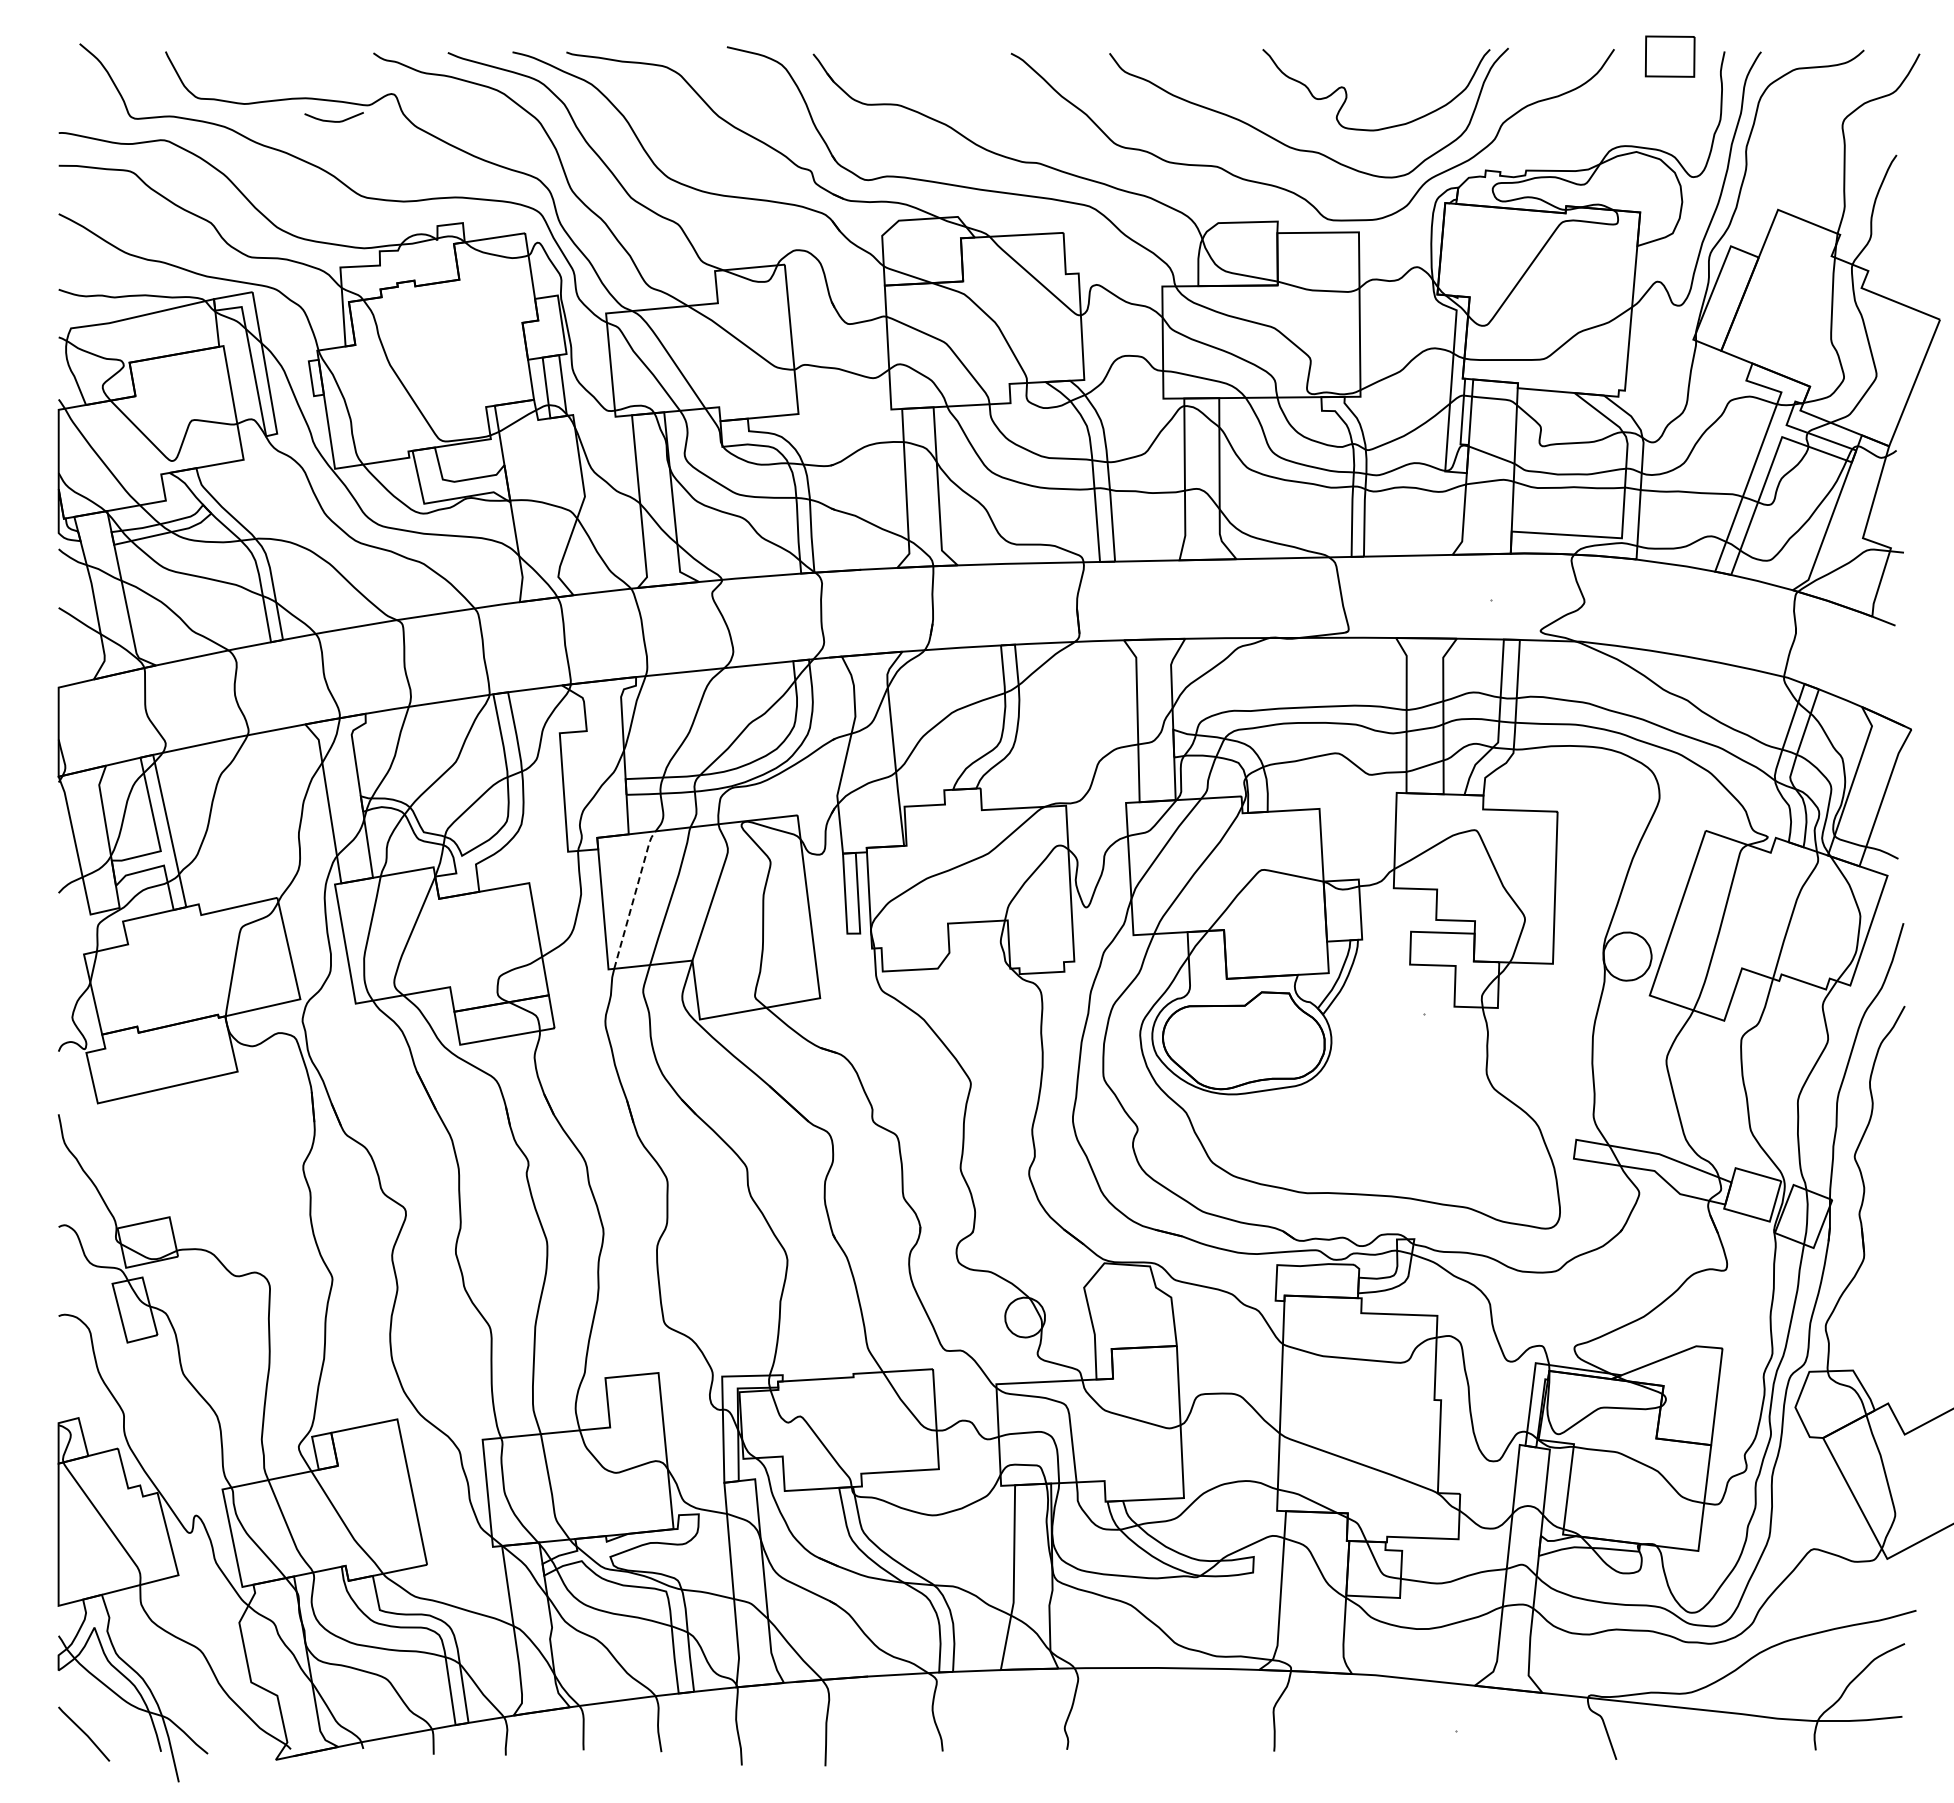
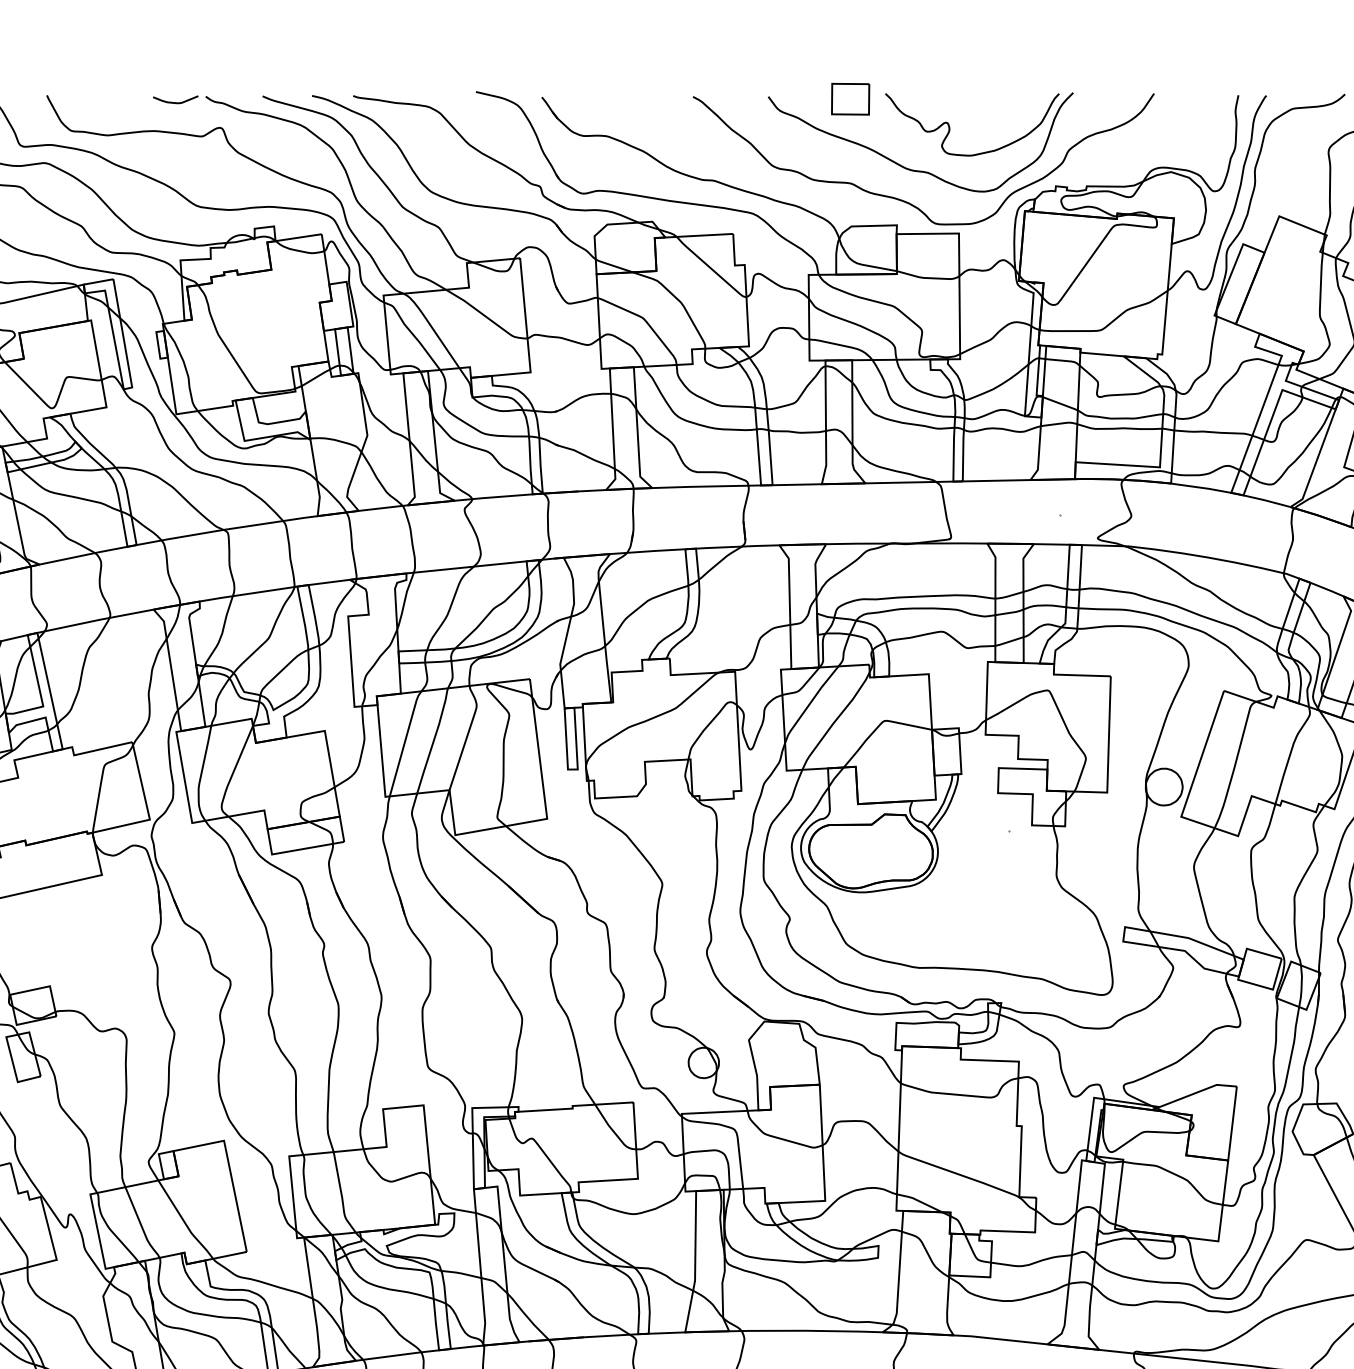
part: (1669, 56) -> (850, 99), moved
curve: (333, 120) -> (175, 102), moved
line: (634, 897) -> (405, 741), dashed -> solid

